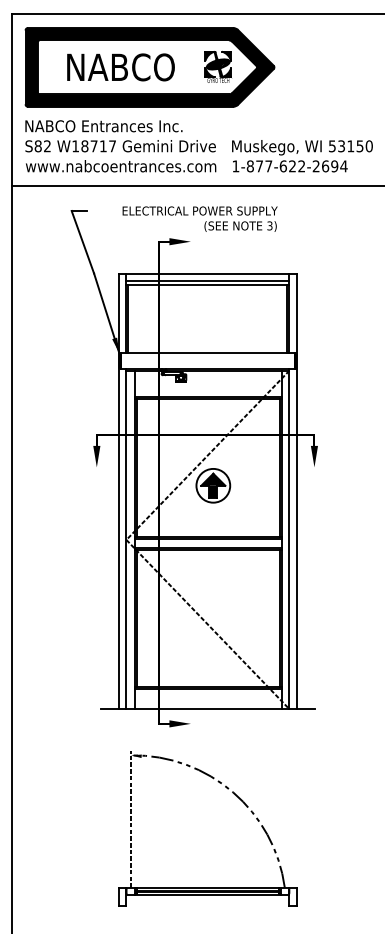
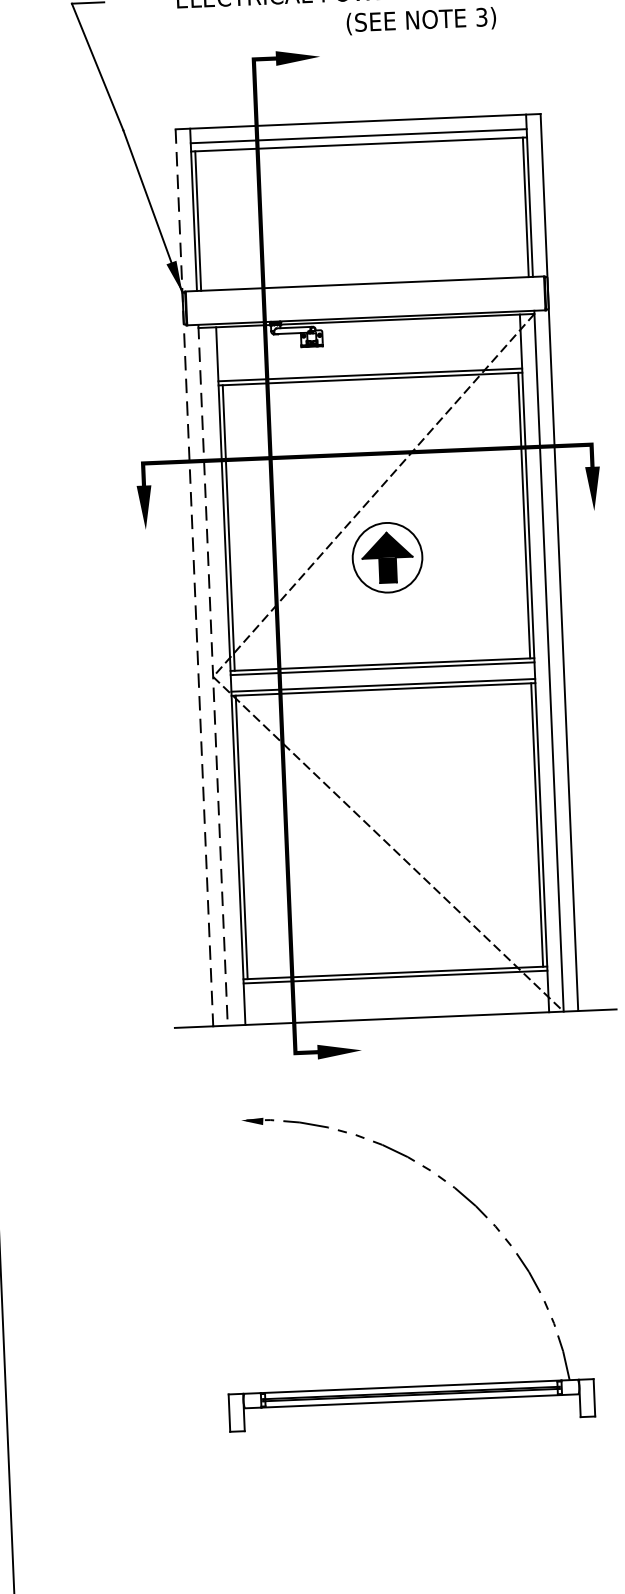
line: (119, 491) -> (194, 577), solid -> dashed
line: (126, 539) -> (213, 675), solid -> dashed
line: (130, 818) -> (245, 1250), removed

